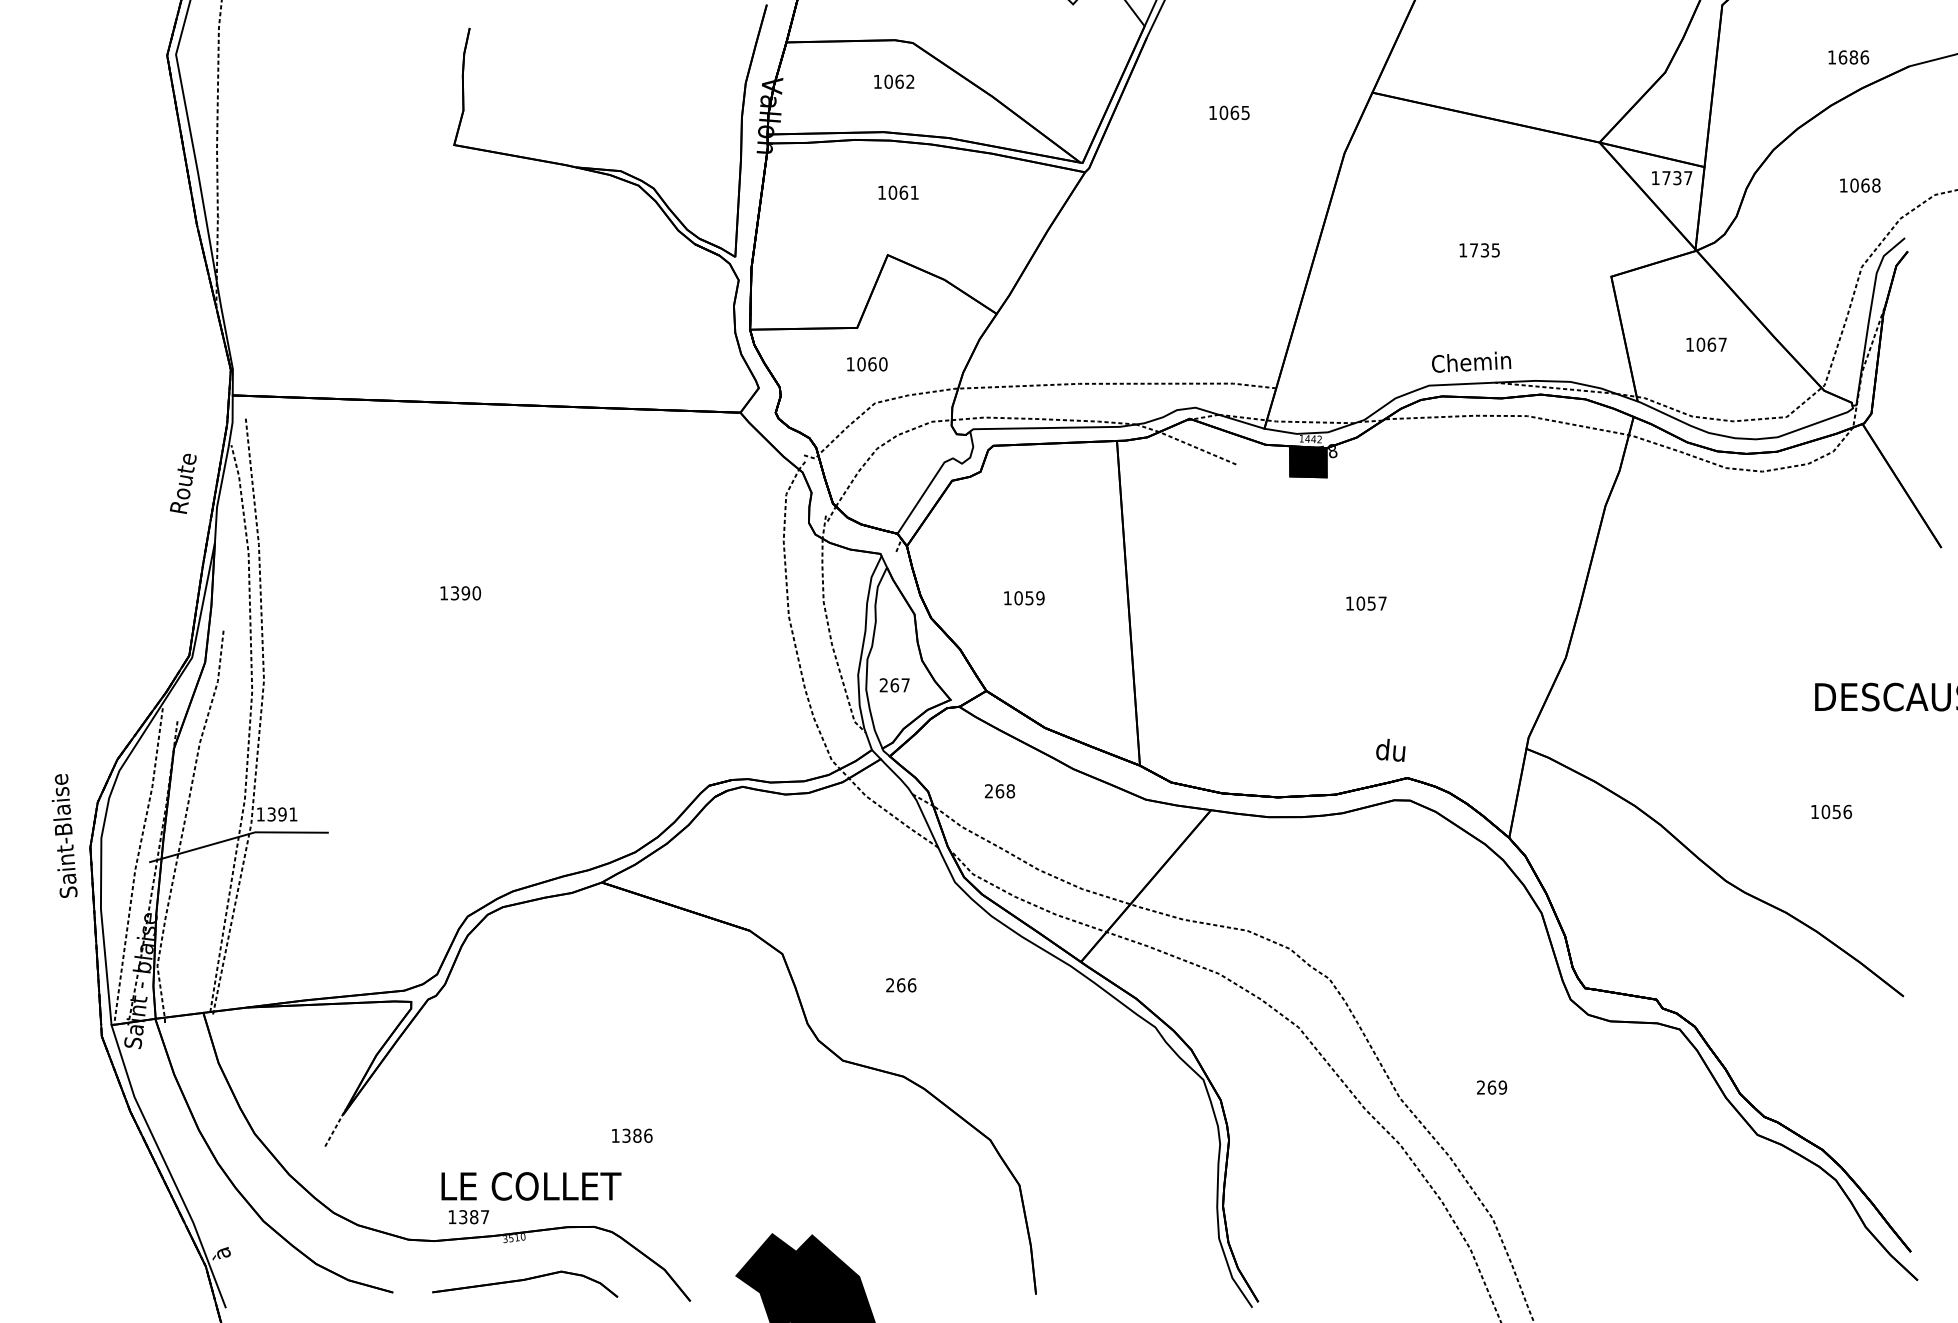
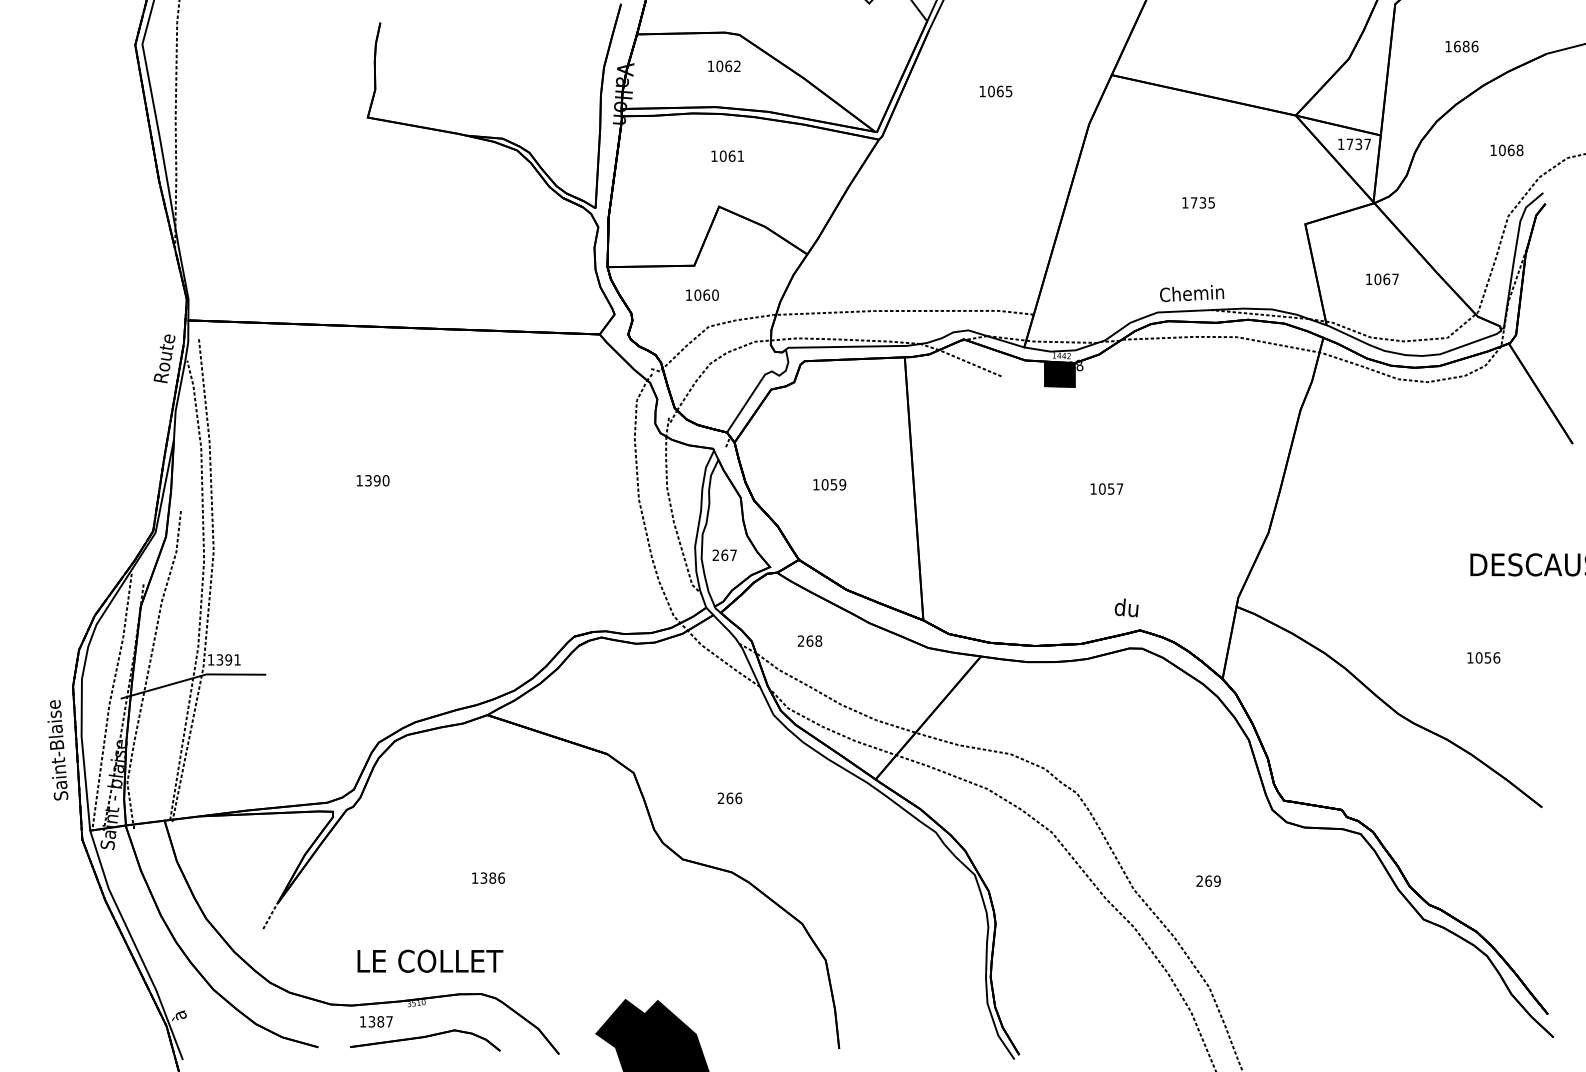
text: (1848, 57) -> (1461, 46), moved
text: (182, 483) -> (163, 358), moved
text: (64, 835) -> (57, 749), moved
text: (632, 1135) -> (488, 877), moved
text: (468, 1217) -> (376, 1022), moved

